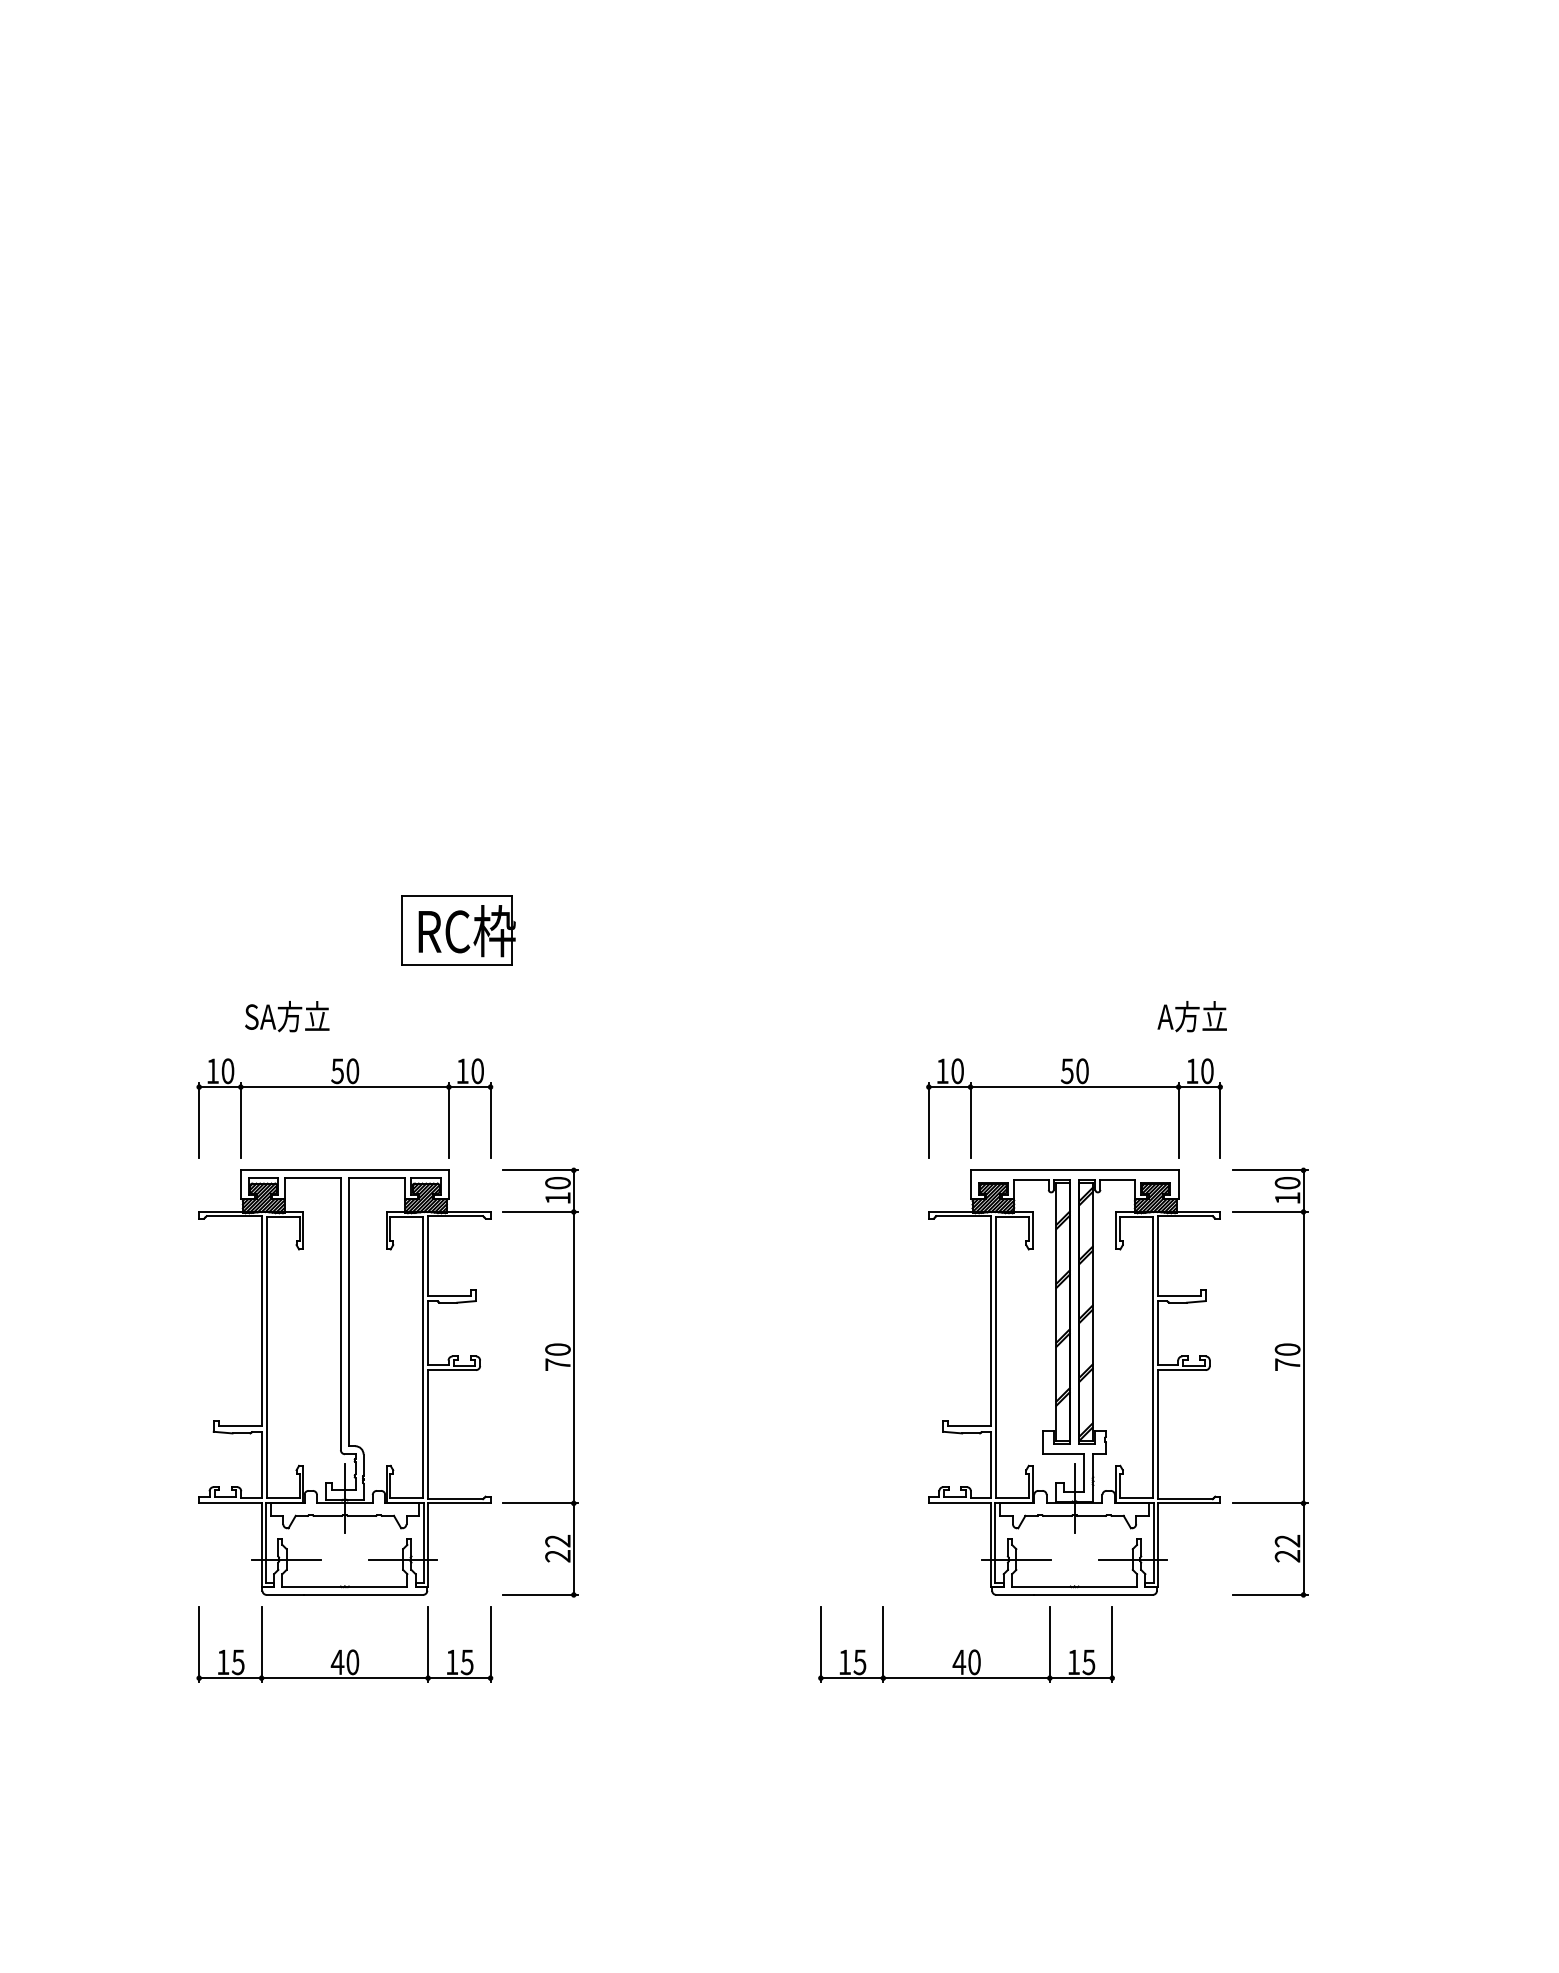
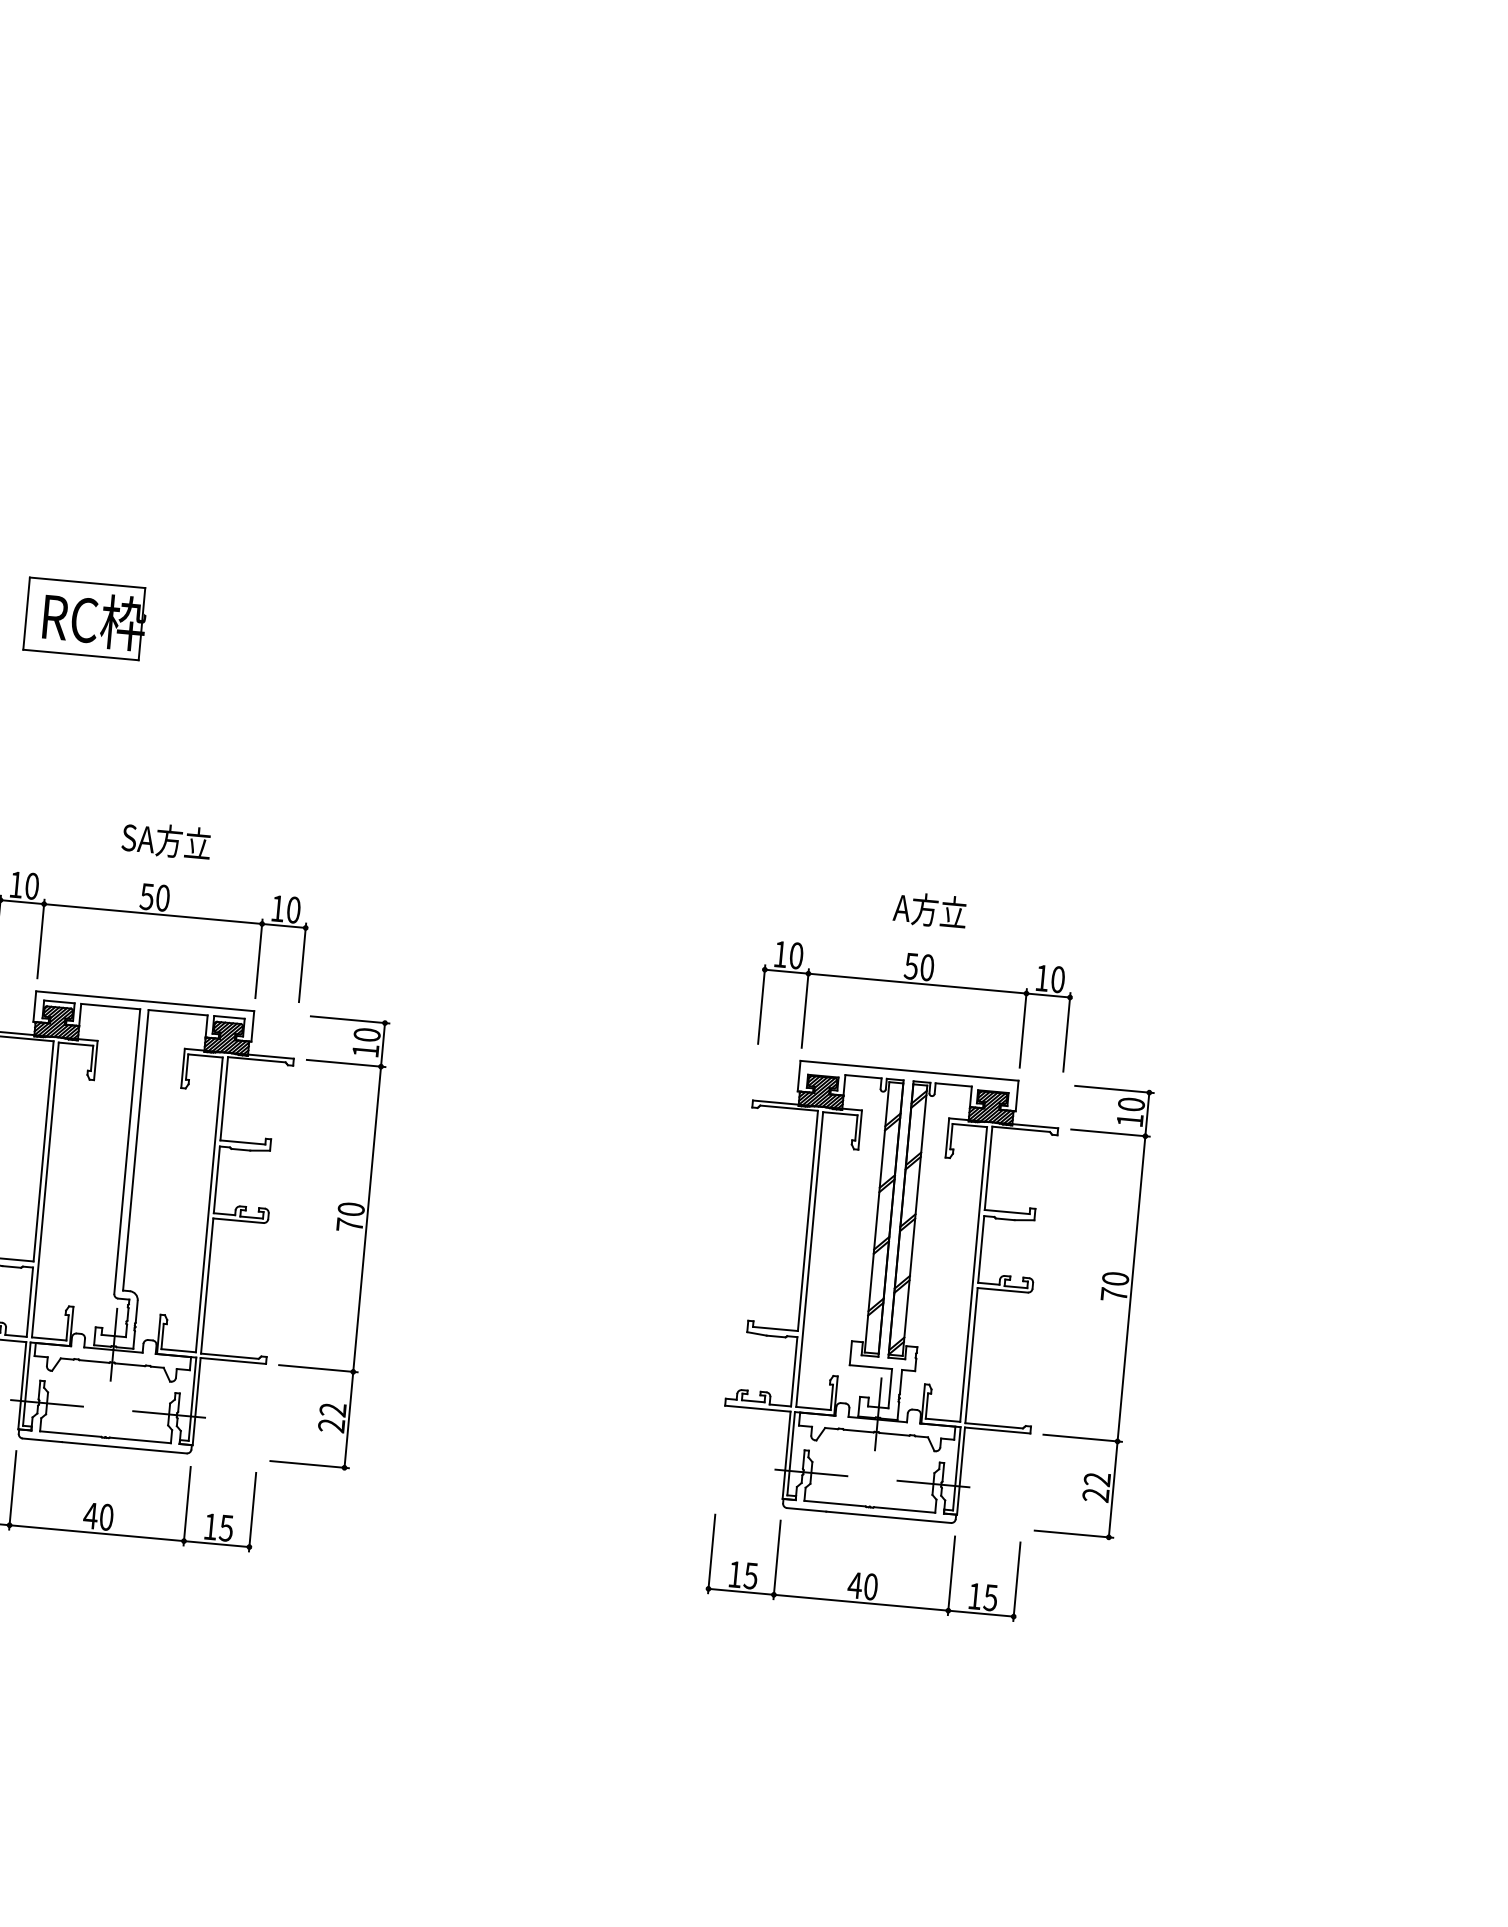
part: (458, 930) -> (85, 618), moved
text: (287, 1016) -> (166, 840), moved
text: (1191, 1016) -> (929, 910), moved
part: (962, 1649) -> (859, 1572), moved

